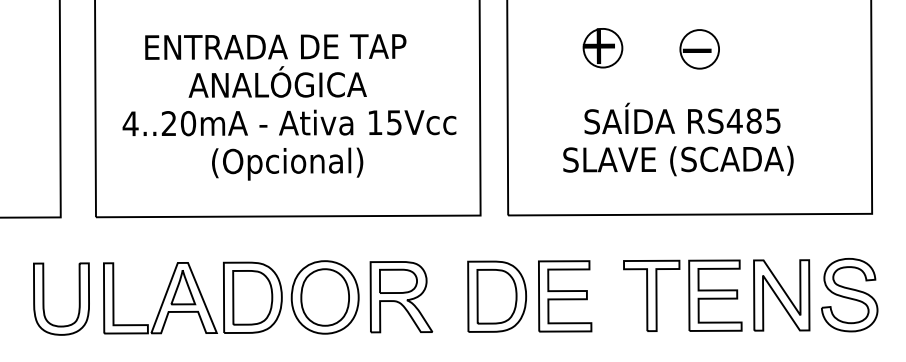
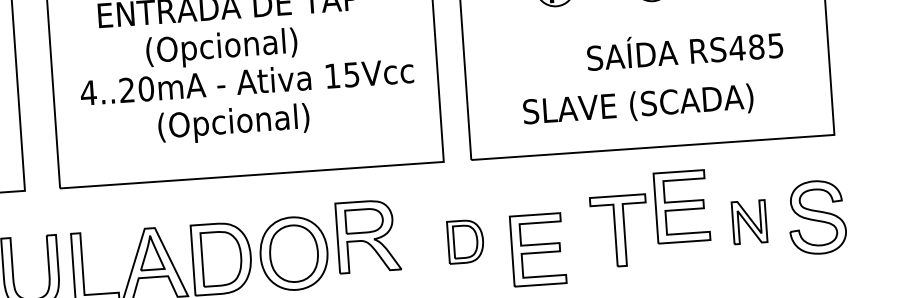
text: (277, 85) -> (232, 45), ANALÓGICA -> (Opcional)
text: (682, 118) -> (684, 49), moved
text: (678, 160) -> (638, 105), moved
text: (287, 163) -> (233, 123), moved
part: (715, 295) -> (682, 206), moved
part: (781, 295) -> (749, 222), size x0.6
part: (497, 296) -> (465, 241), size x0.6
part: (565, 296) -> (538, 249), moved
part: (401, 297) -> (368, 236), moved

